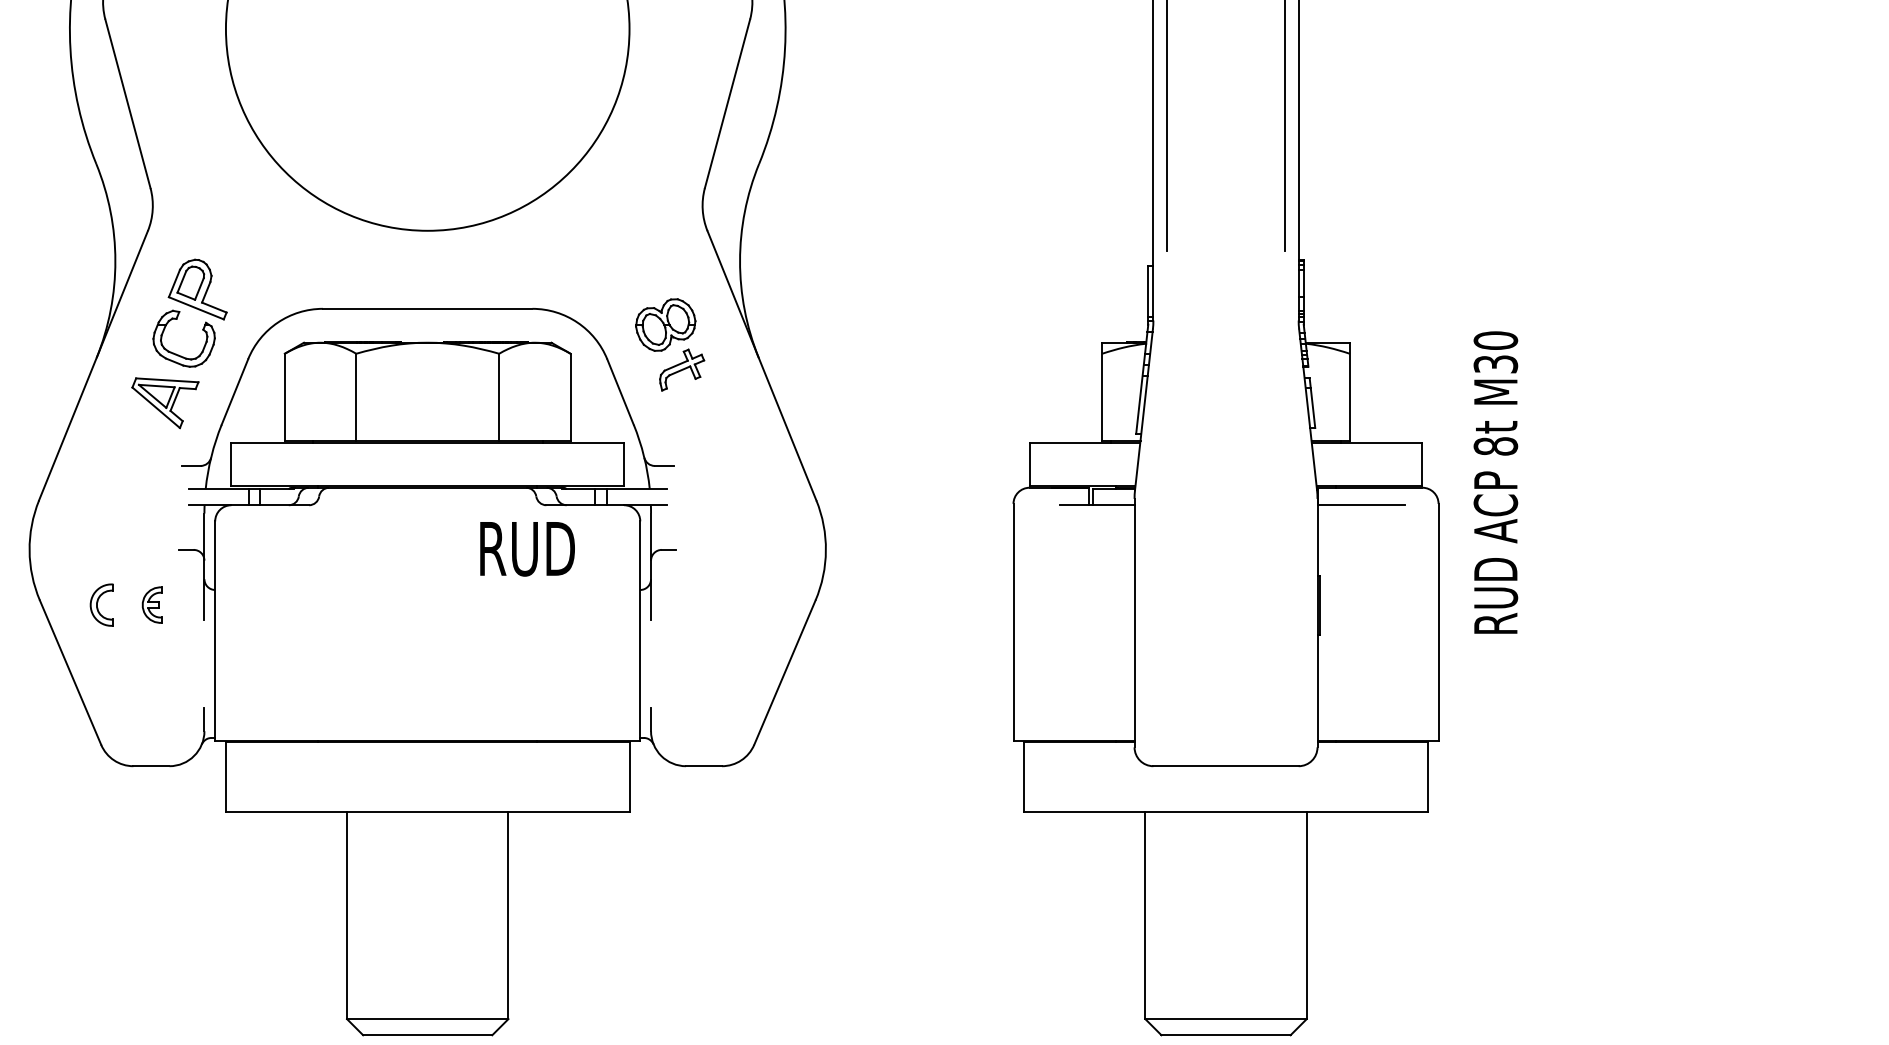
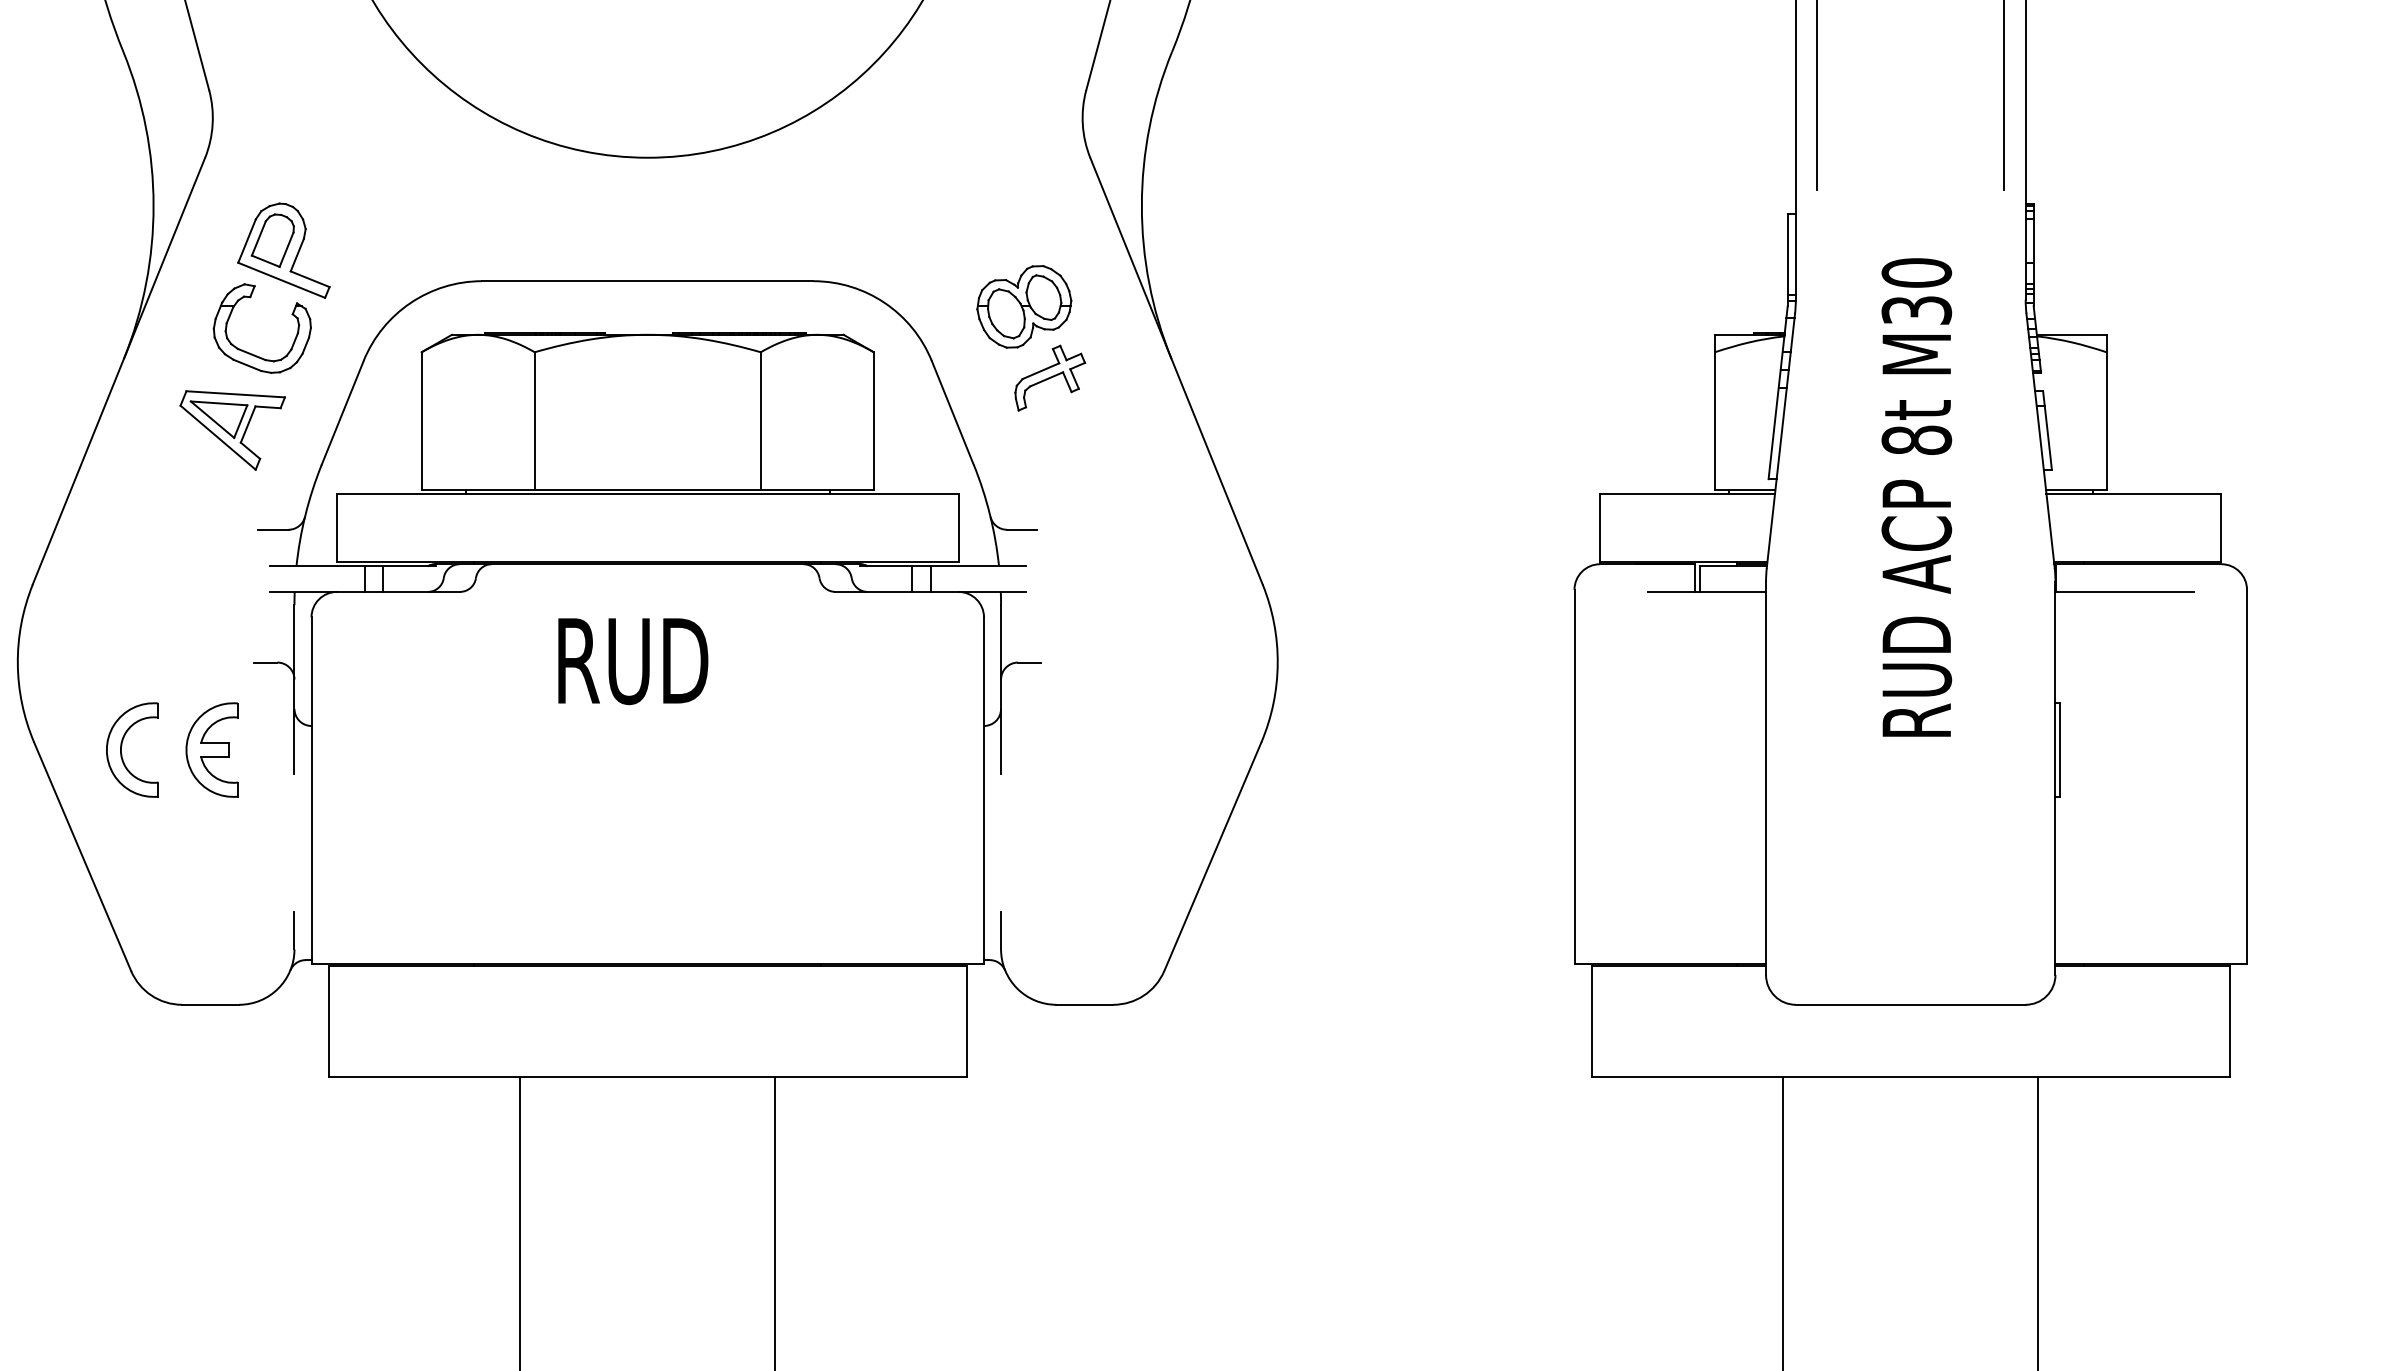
text: (1495, 482) -> (1916, 497), moved
text: (527, 549) -> (633, 661), moved
part: (101, 604) -> (131, 748), size x1.43
part: (152, 604) -> (212, 748), size x1.67

